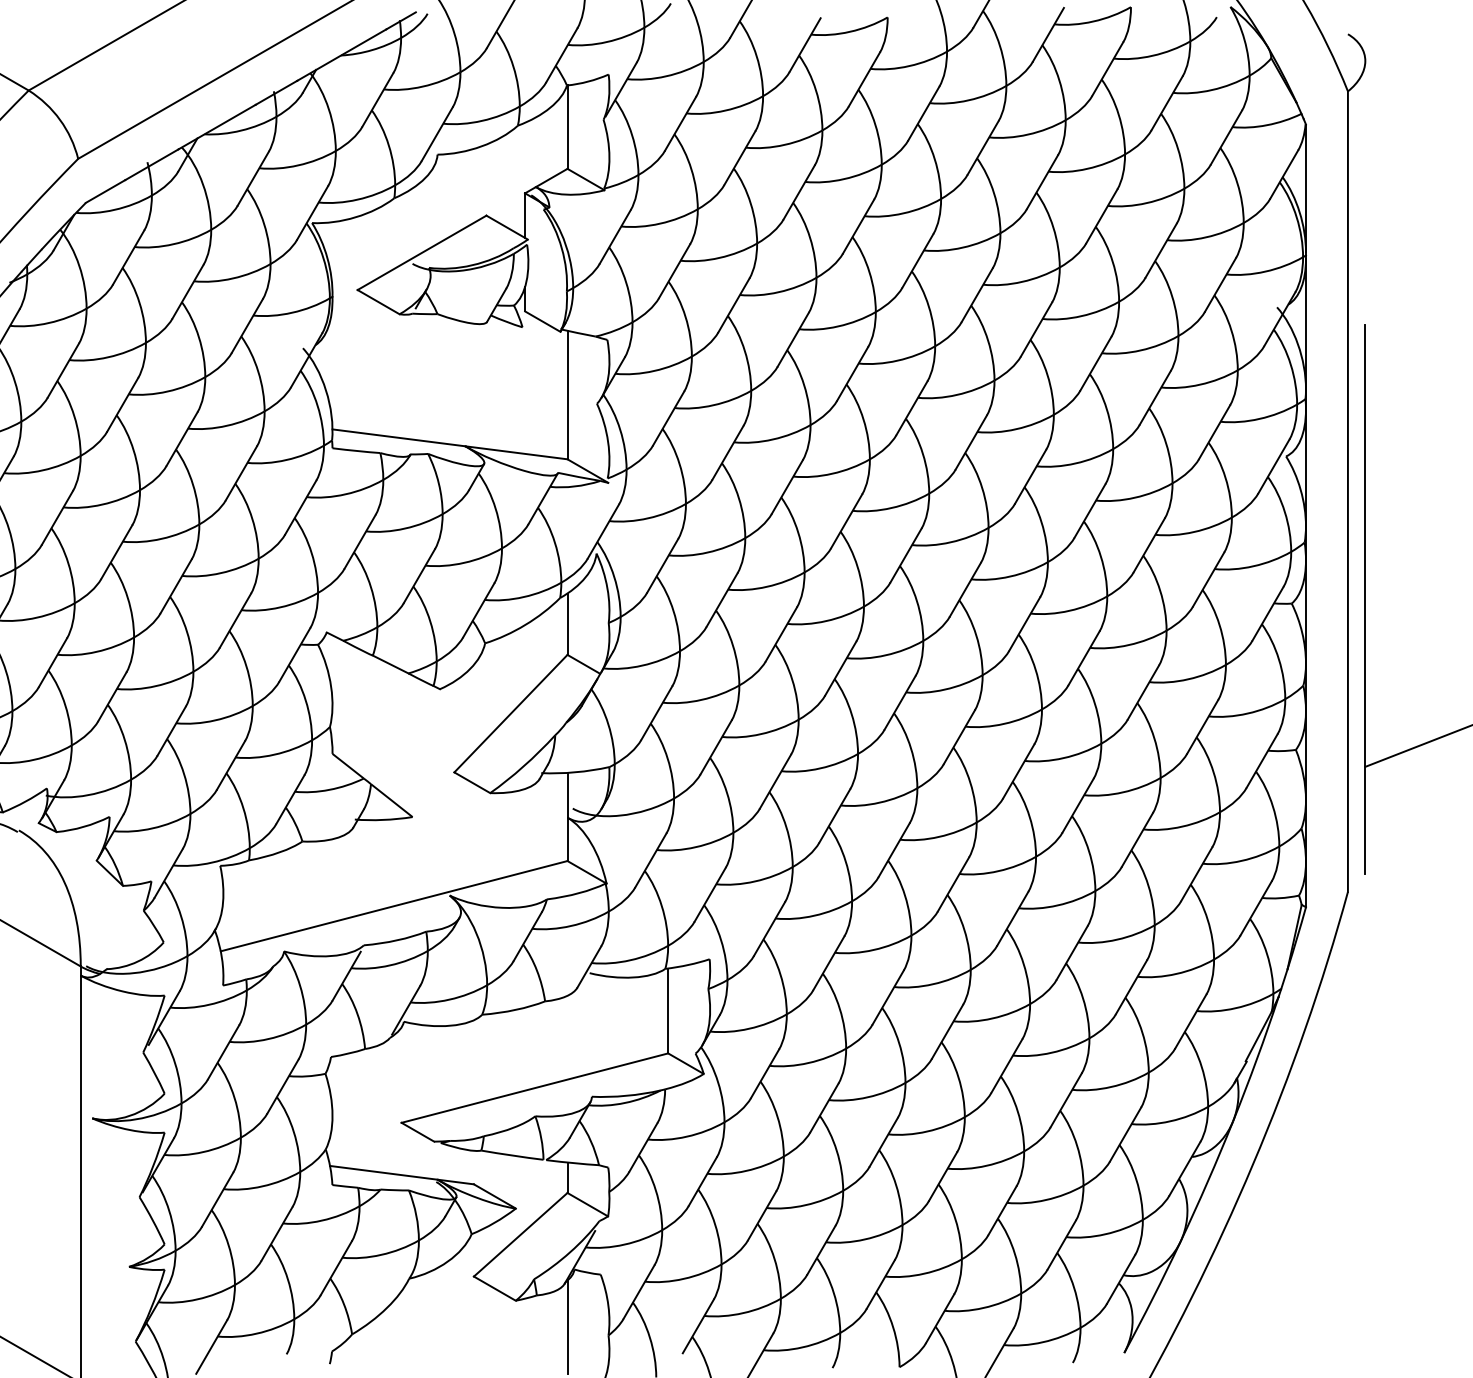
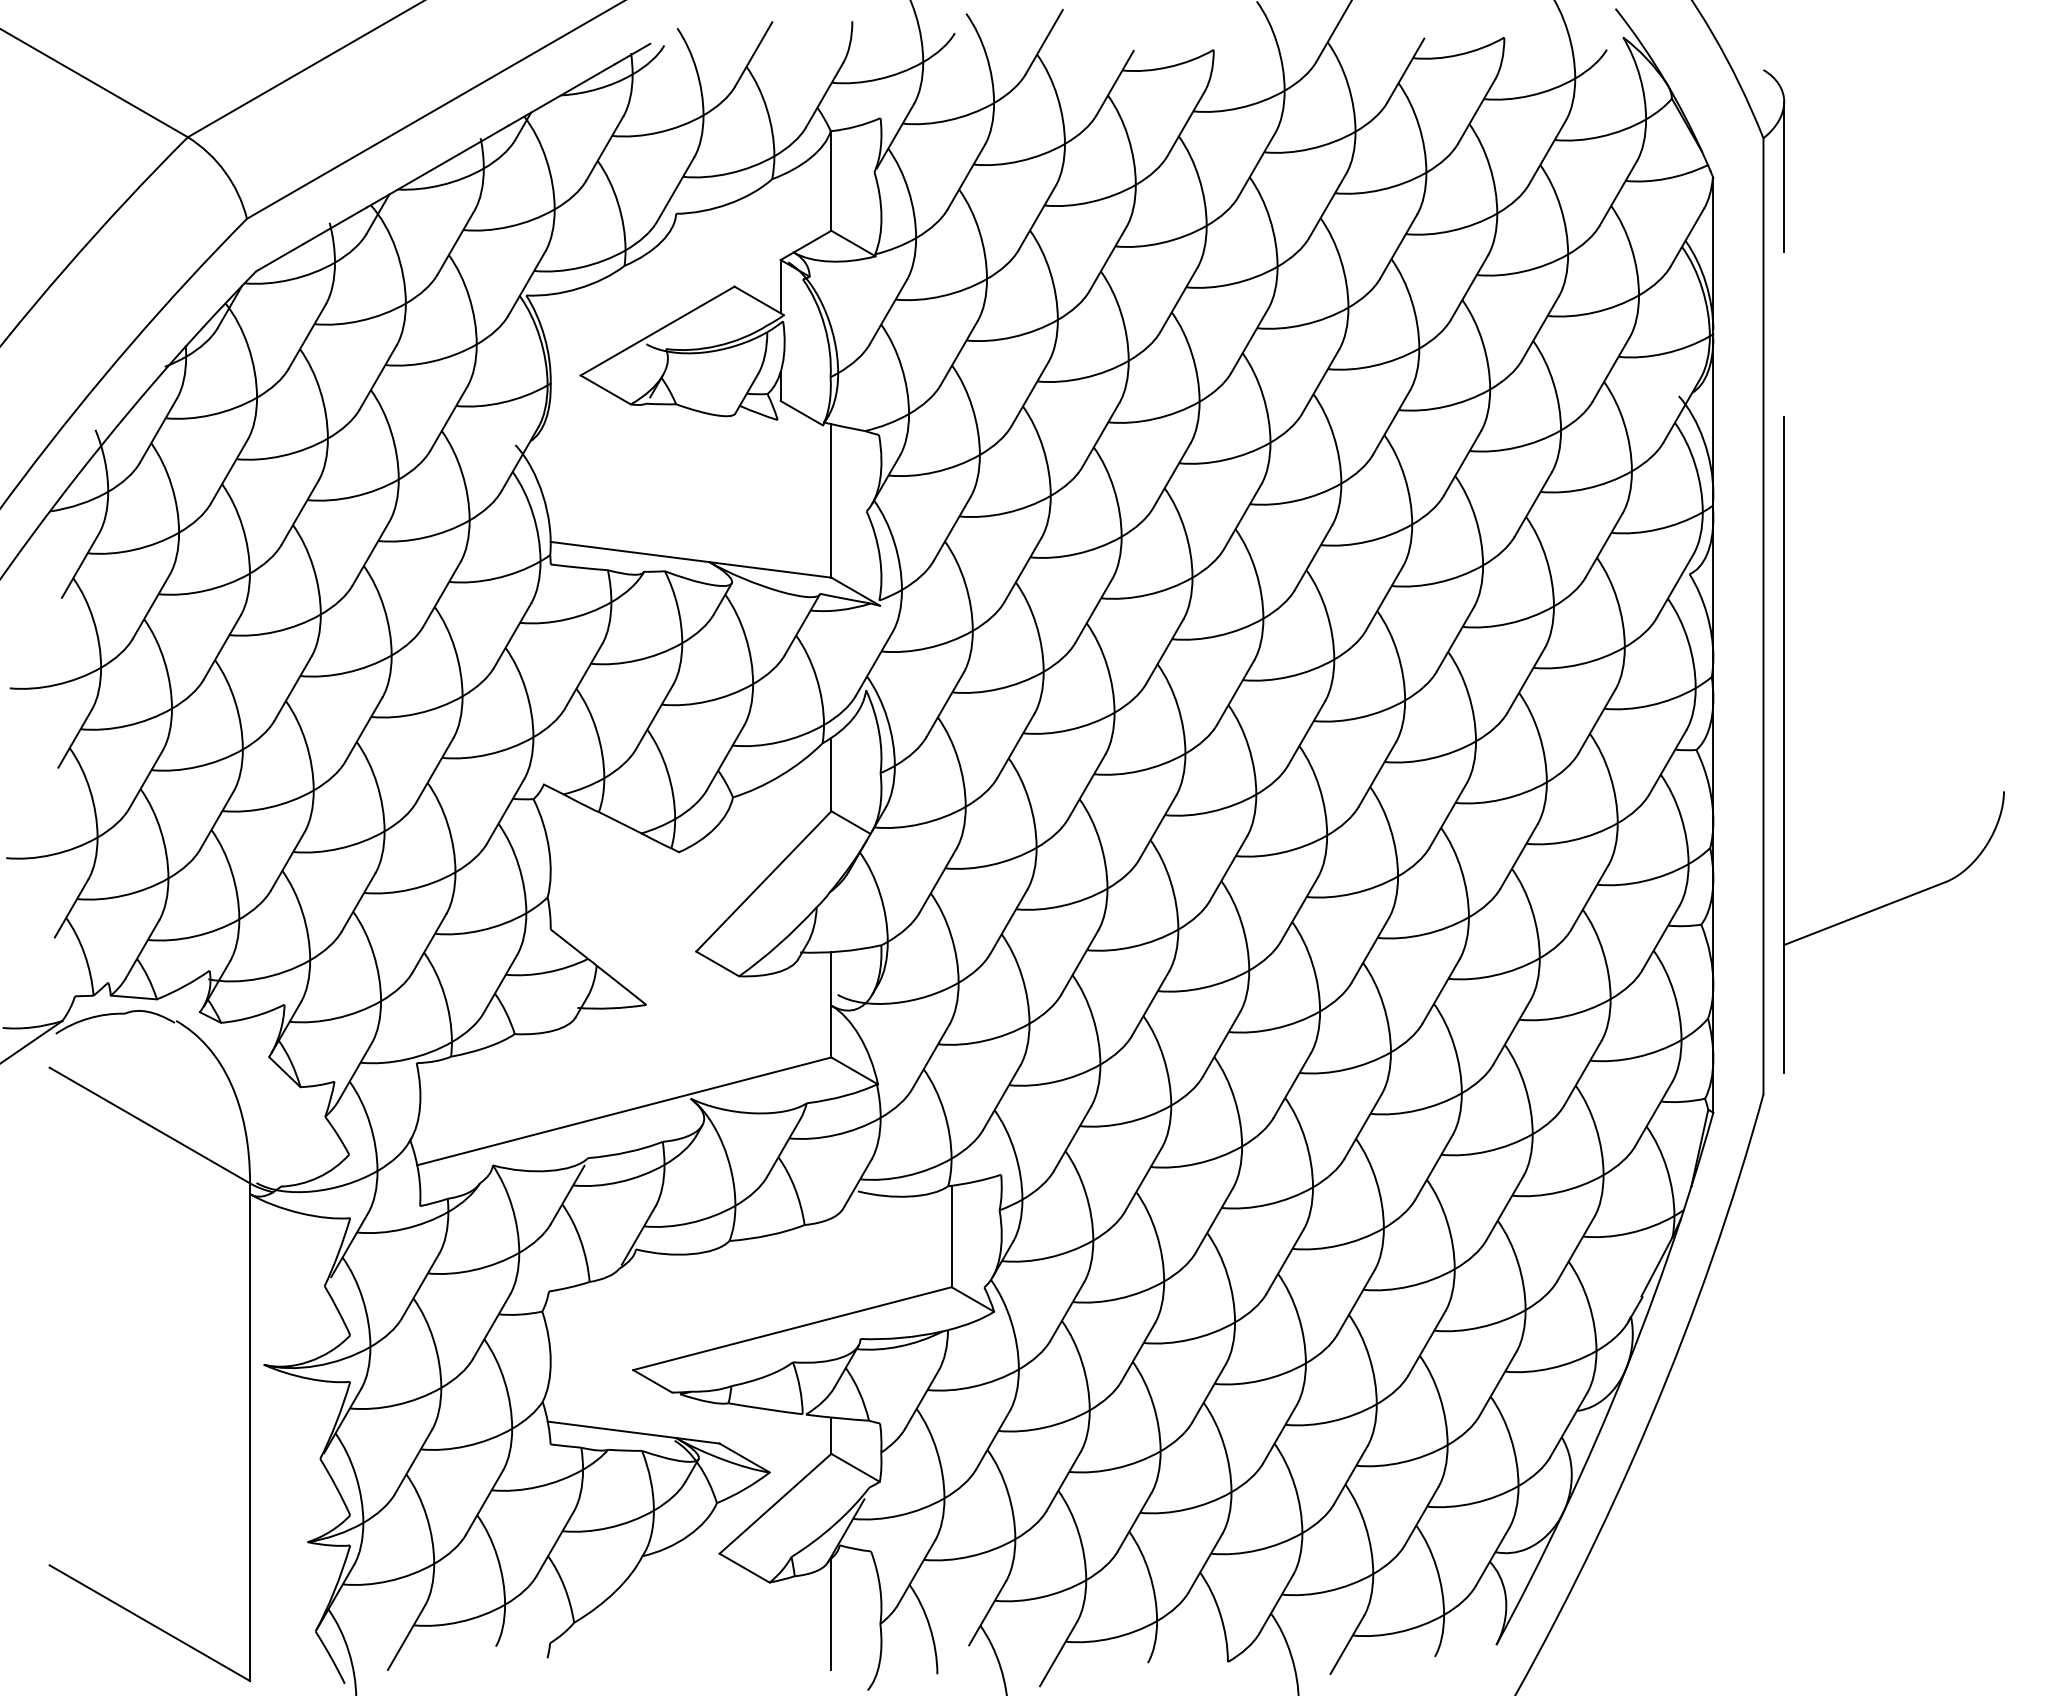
line: (1365, 123) -> (1784, 176), added

